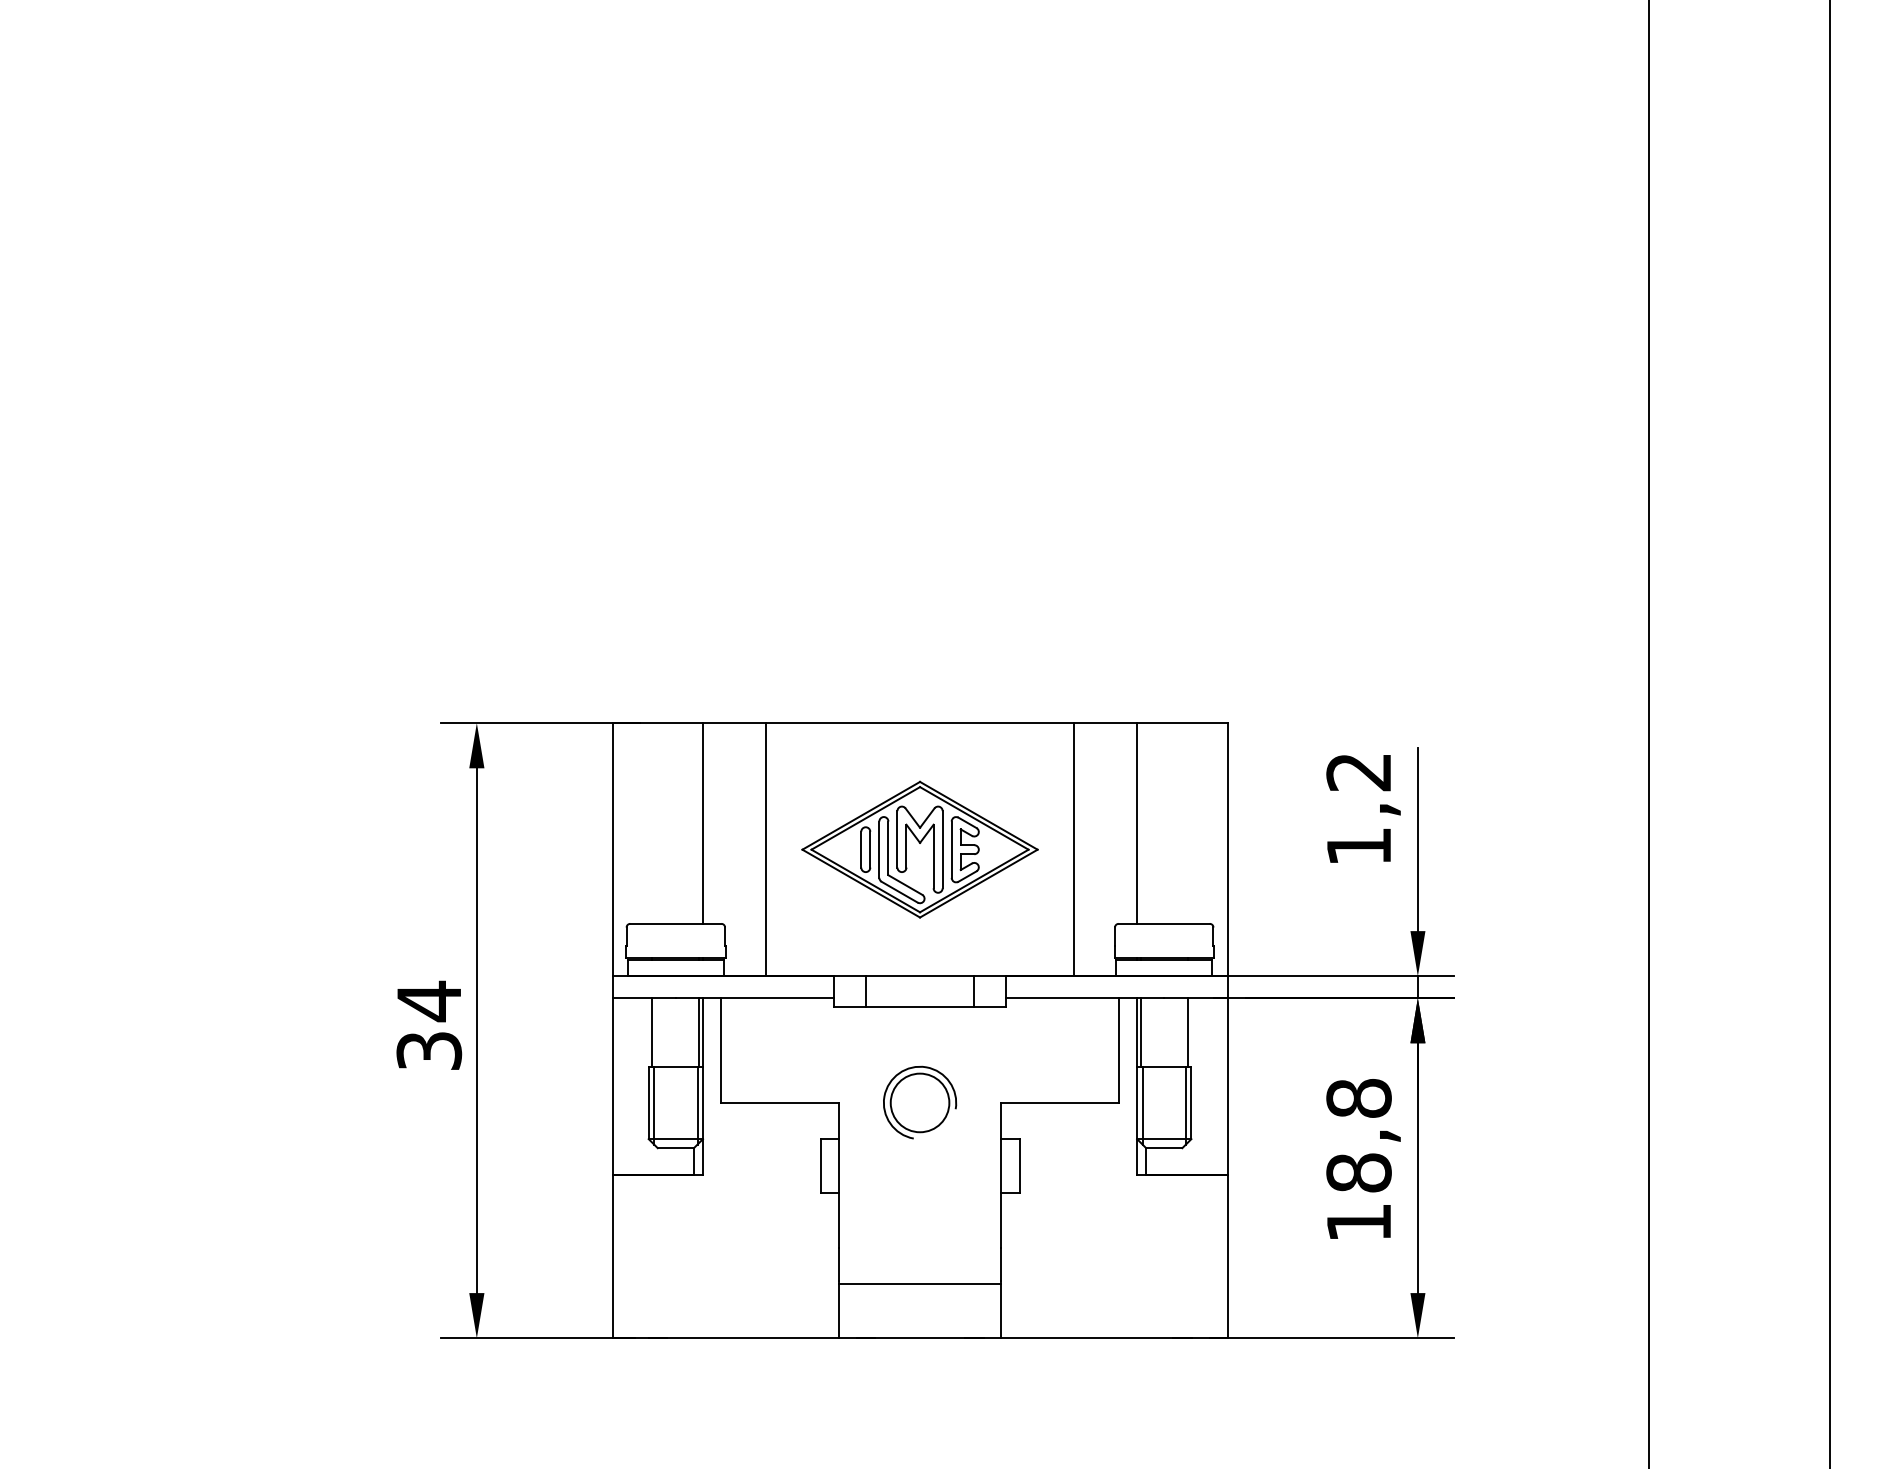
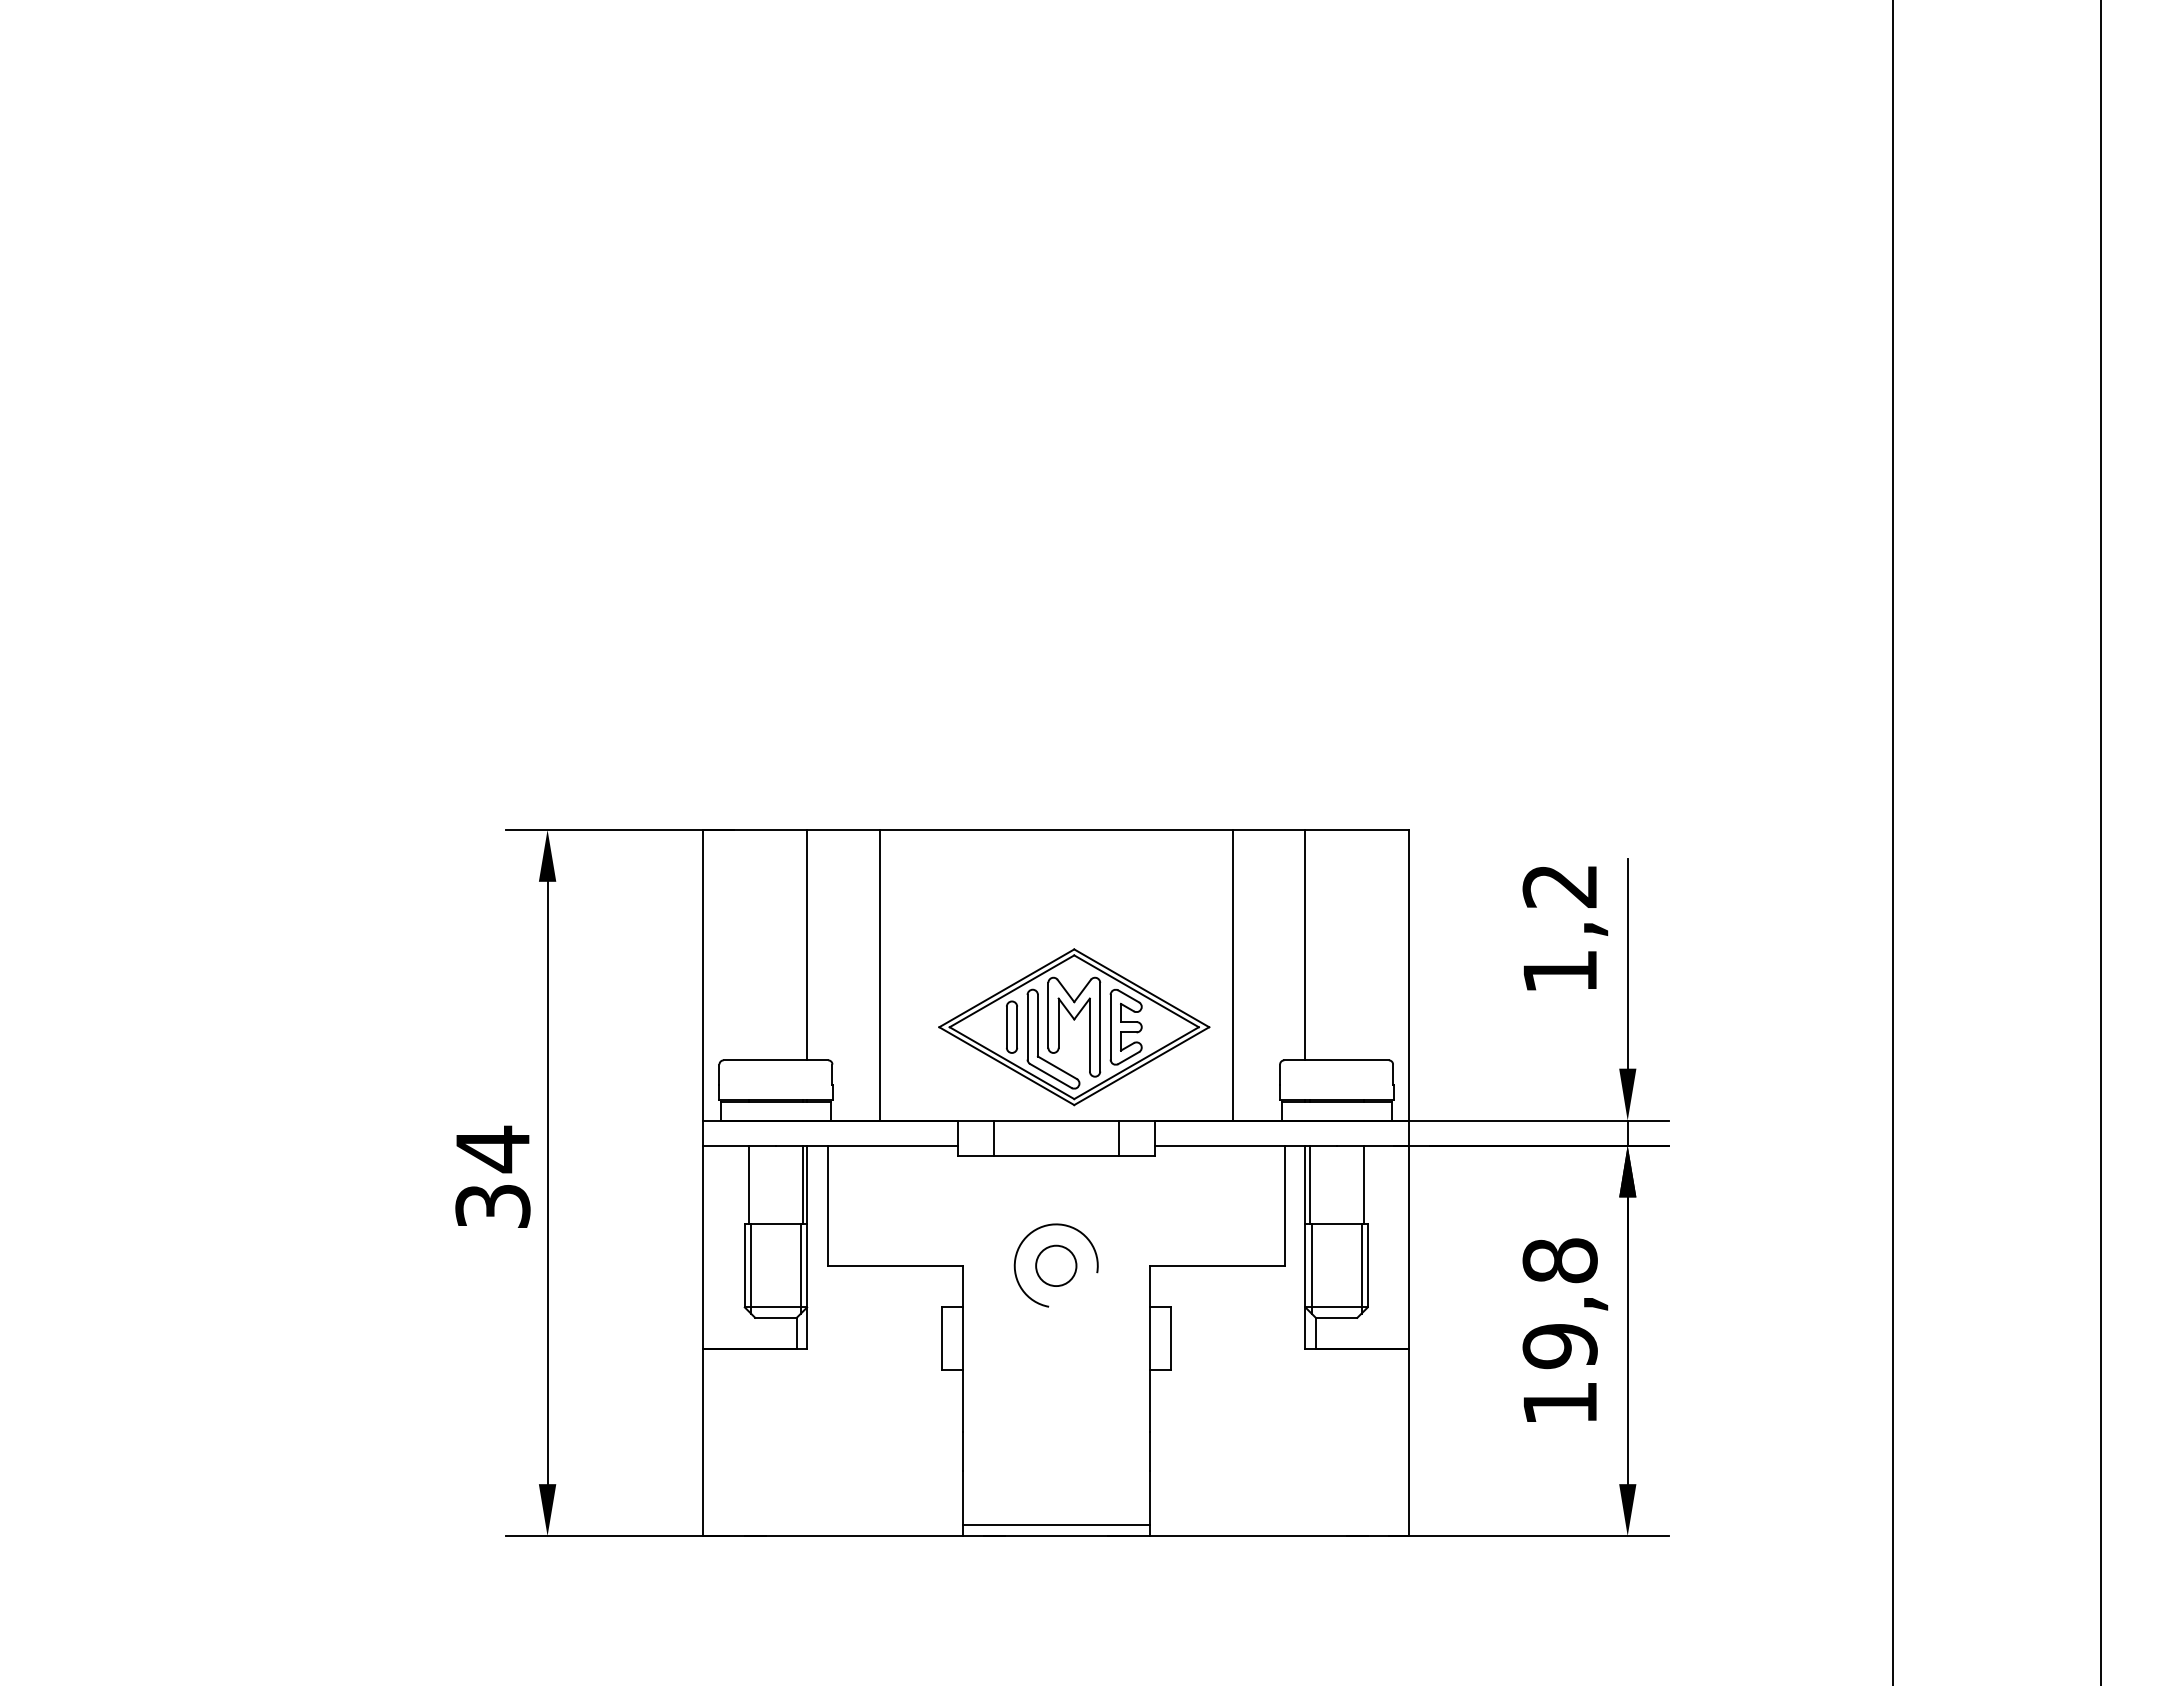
part: (920, 849) -> (1074, 1027), moved
circle: (919, 1102) -> (1055, 1265), size x0.6
text: (1358, 1173) -> (1559, 1346), 18,8 -> 19,8
line: (919, 1283) -> (1055, 1524), moved

